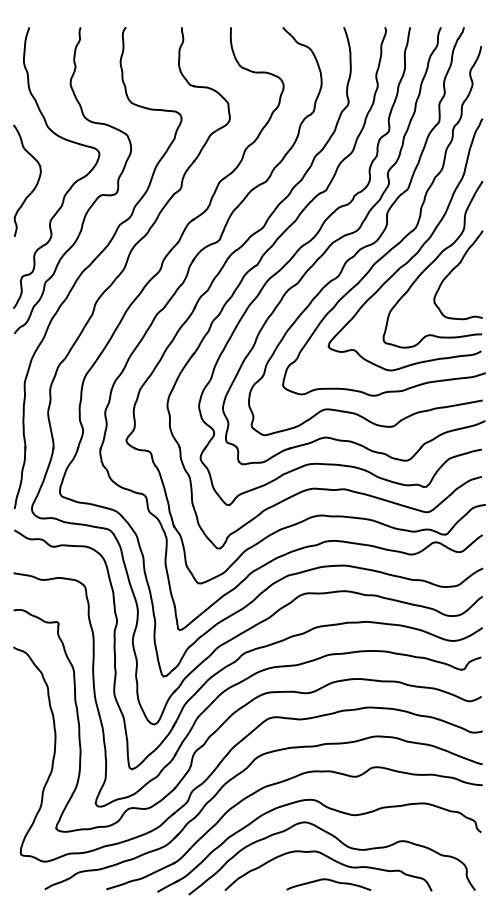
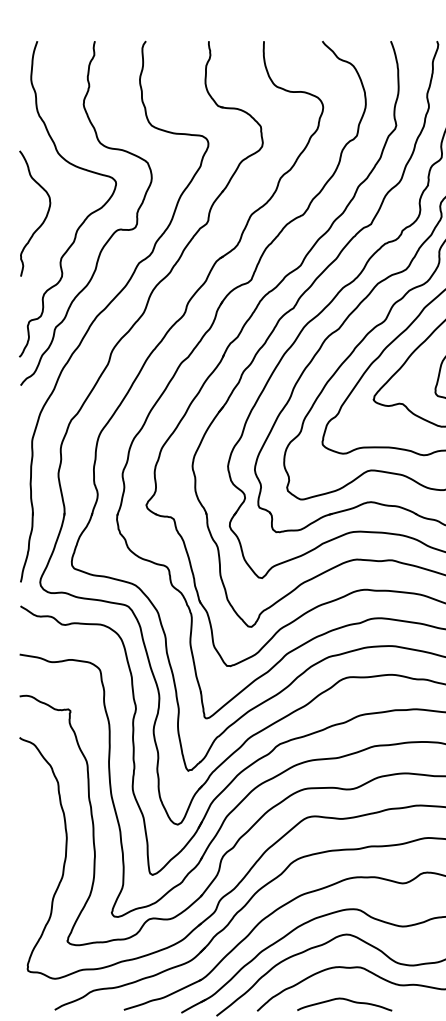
curve: (330, 881) -> (346, 1001), moved

